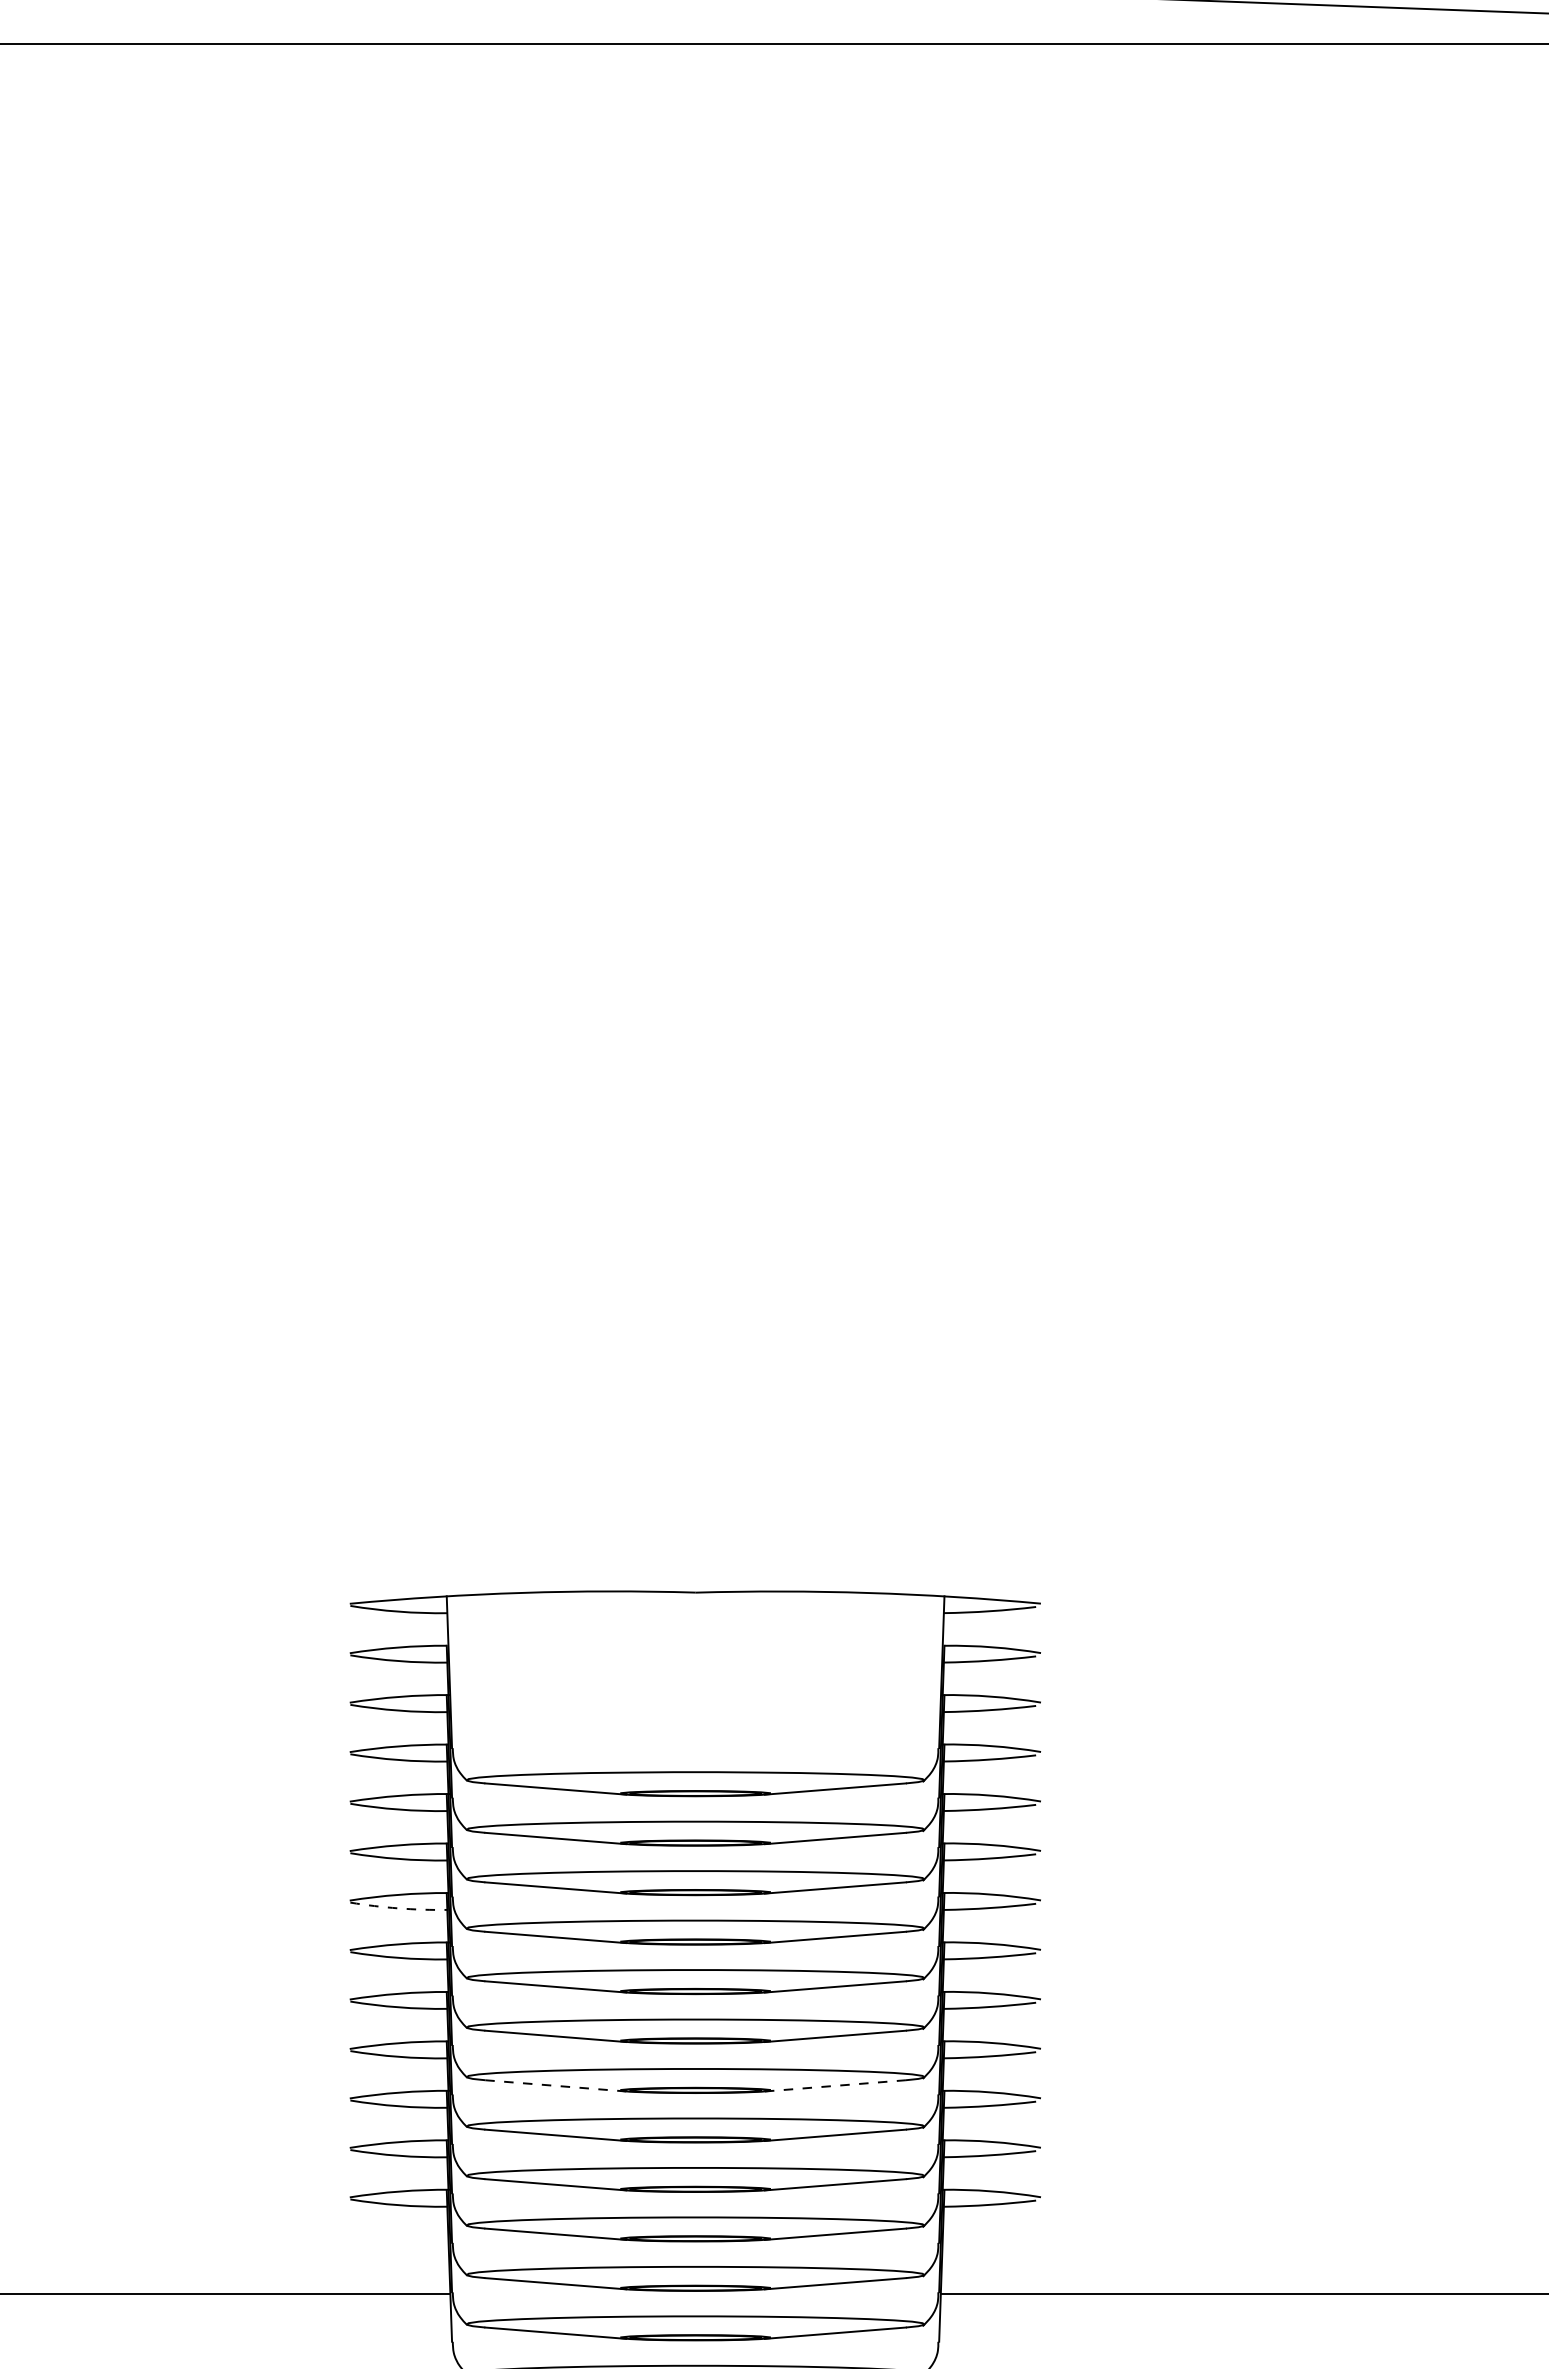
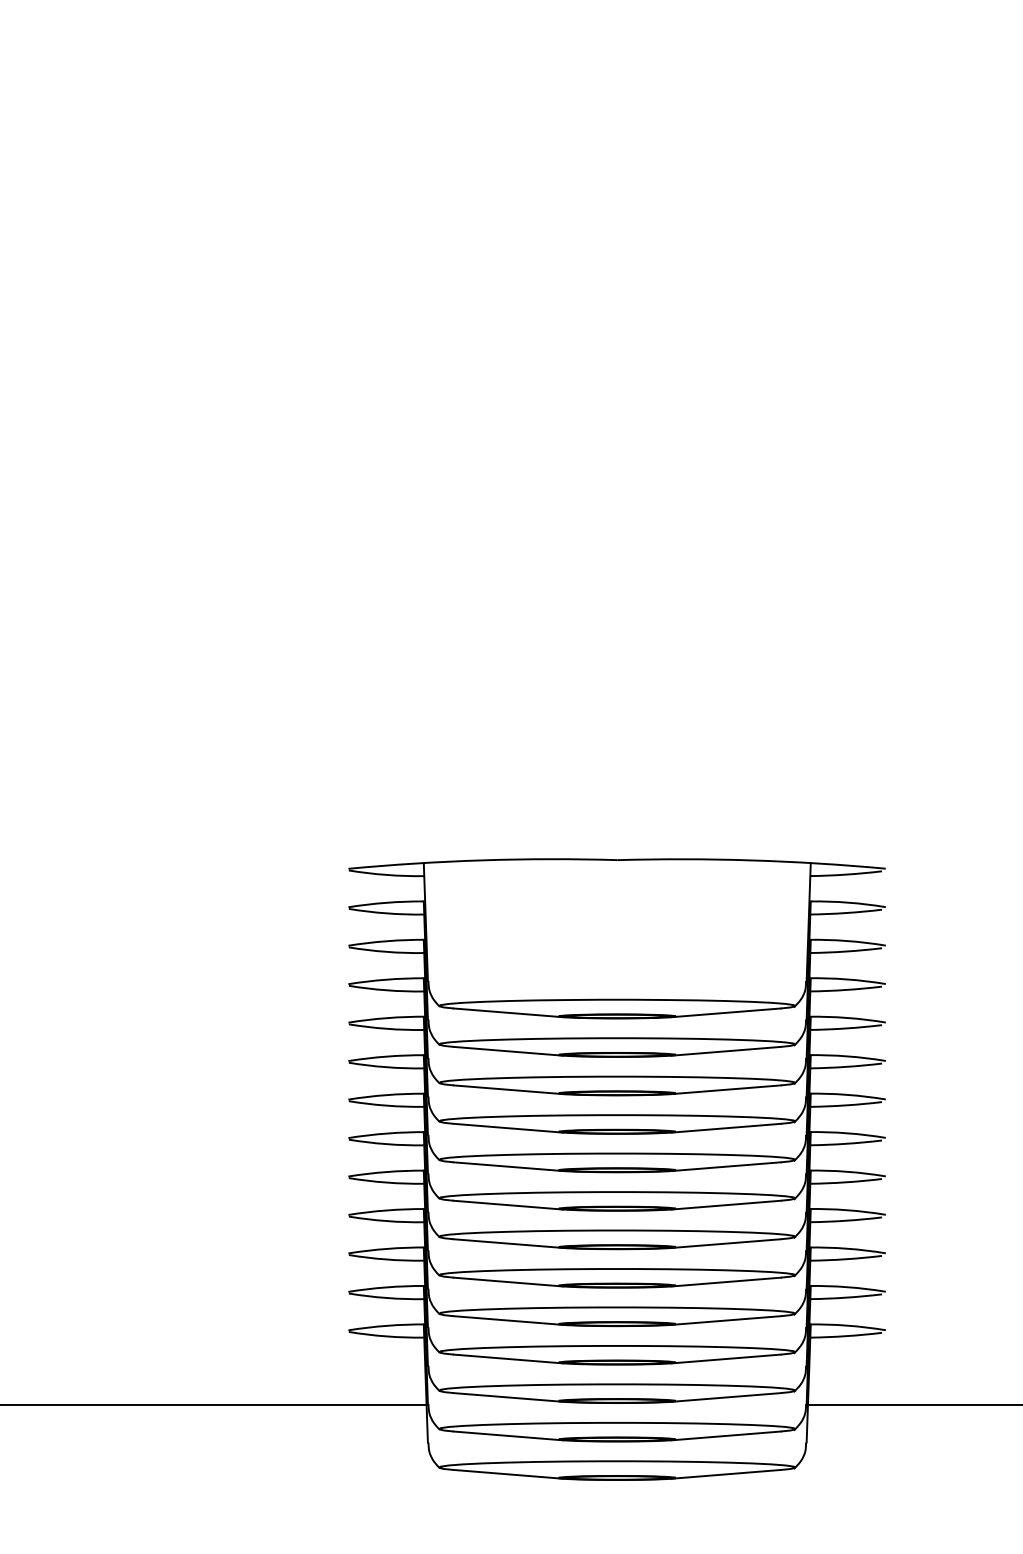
arc: (398, 1908) -> (386, 1105), dashed -> solid
line: (555, 2085) -> (508, 1243), dashed -> solid
line: (835, 2085) -> (726, 1243), dashed -> solid

